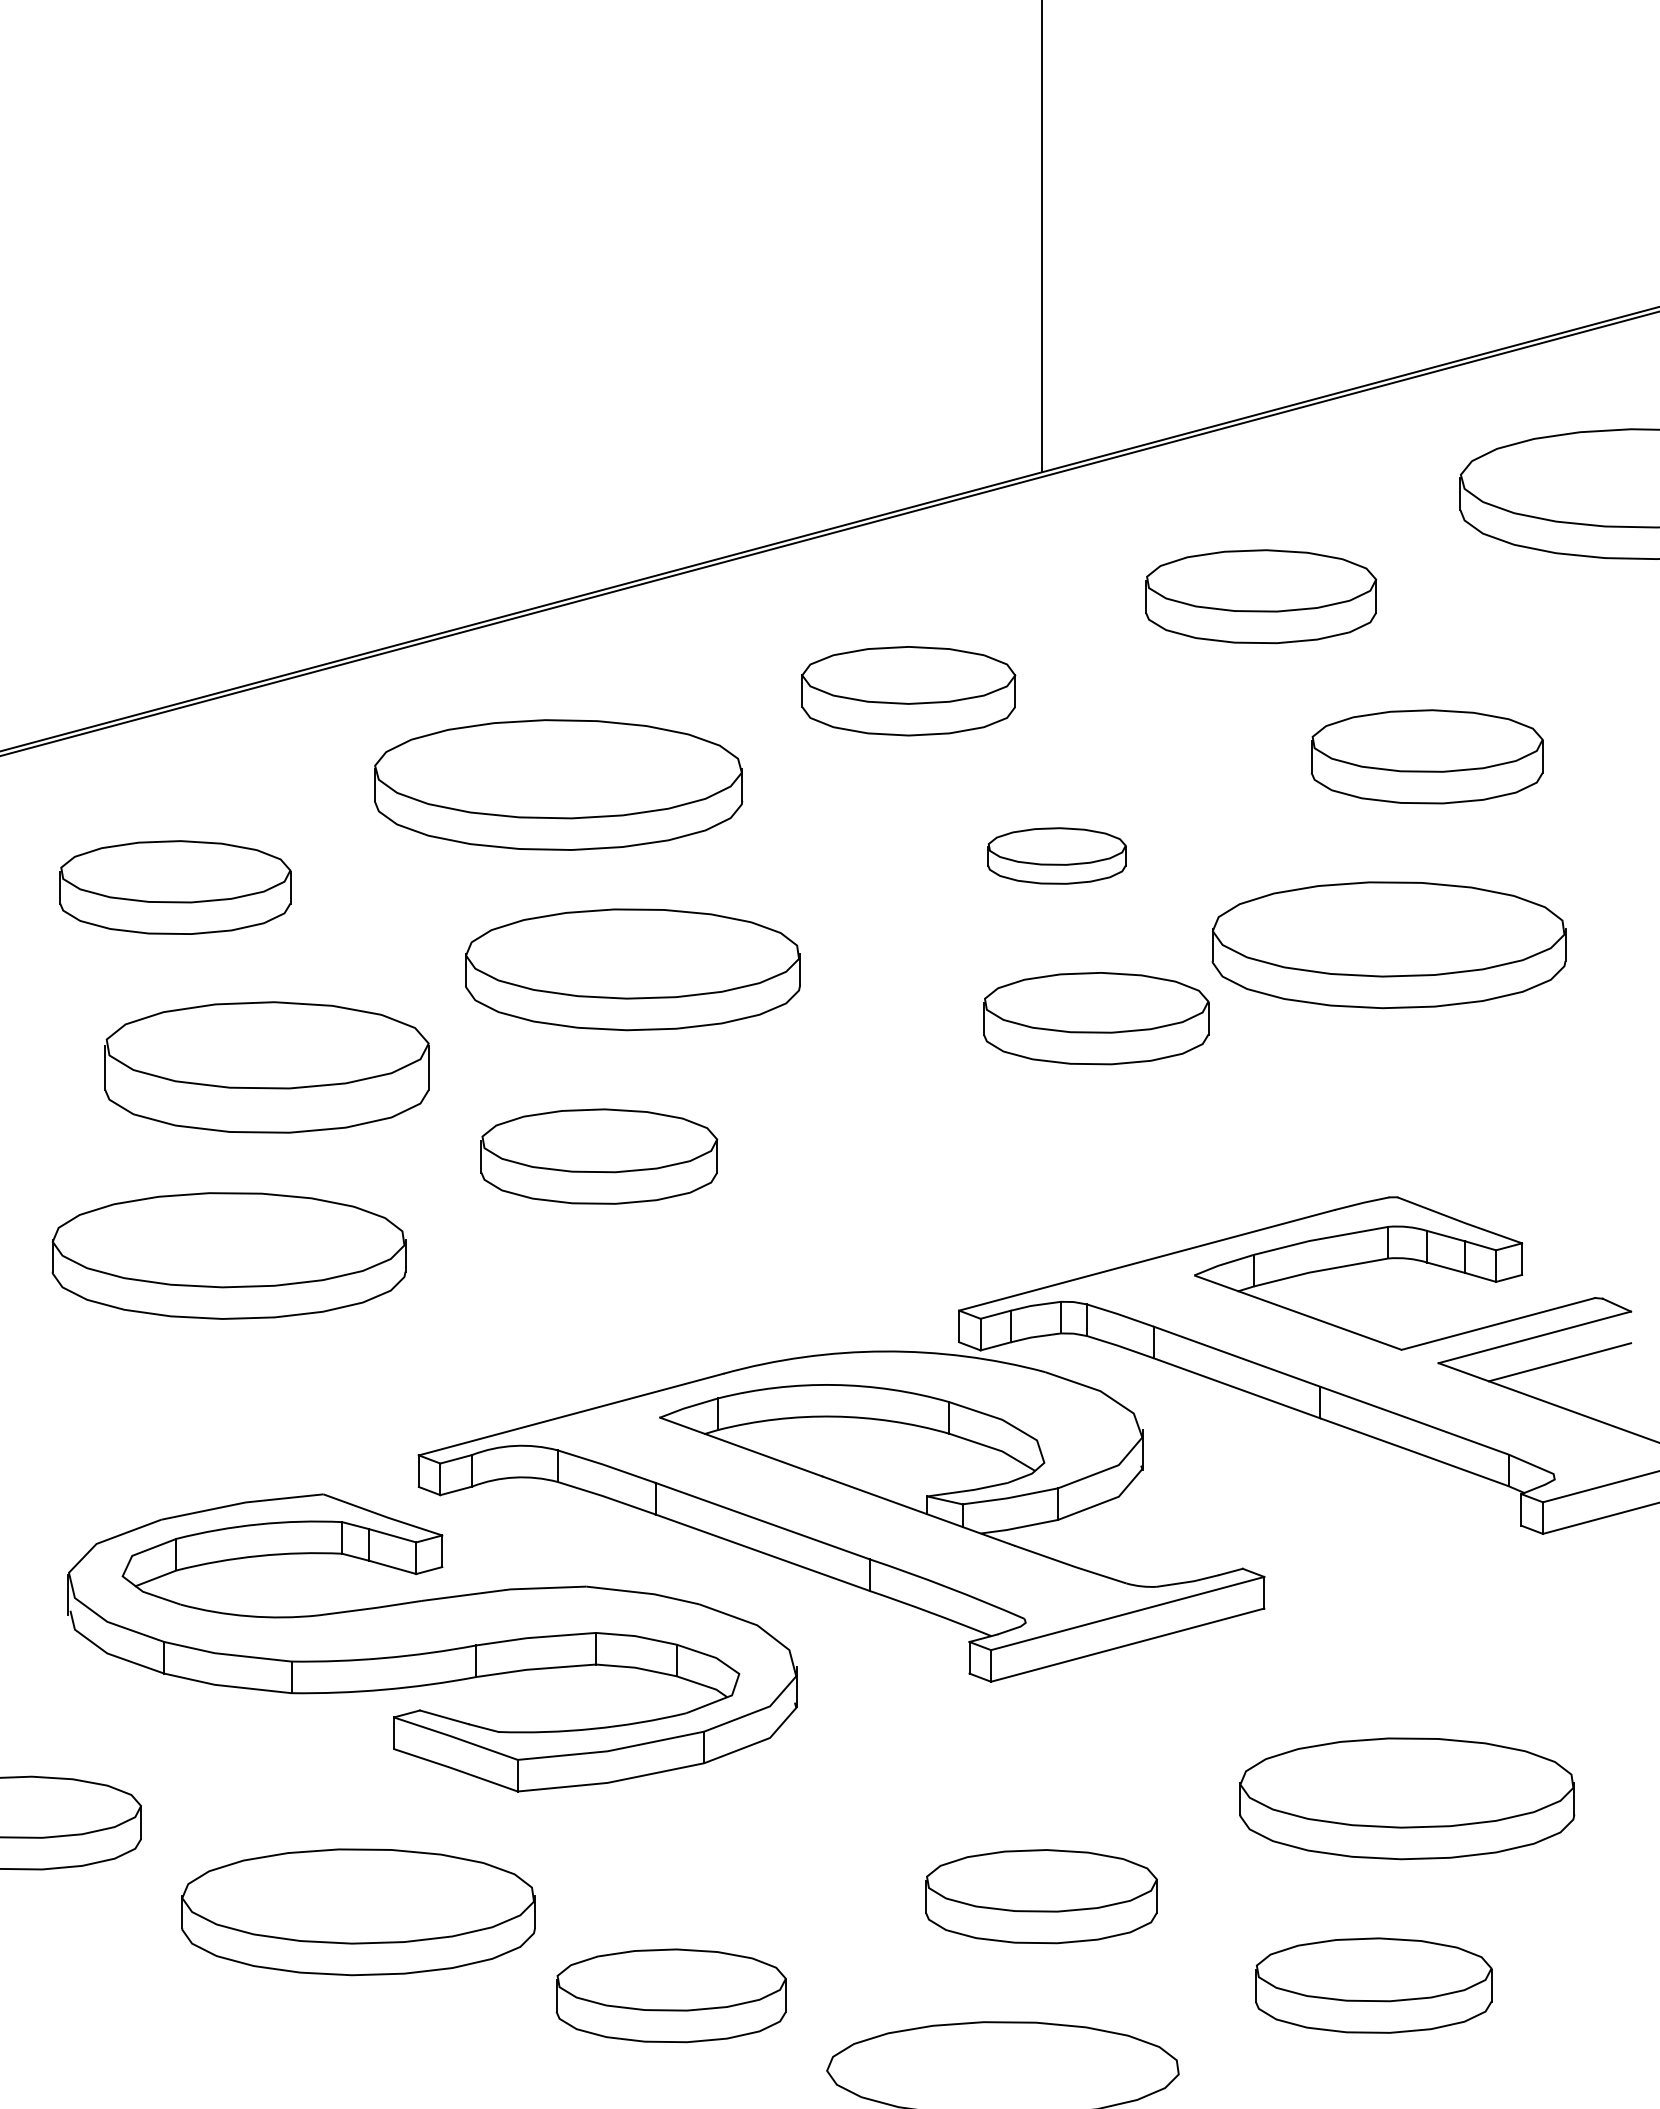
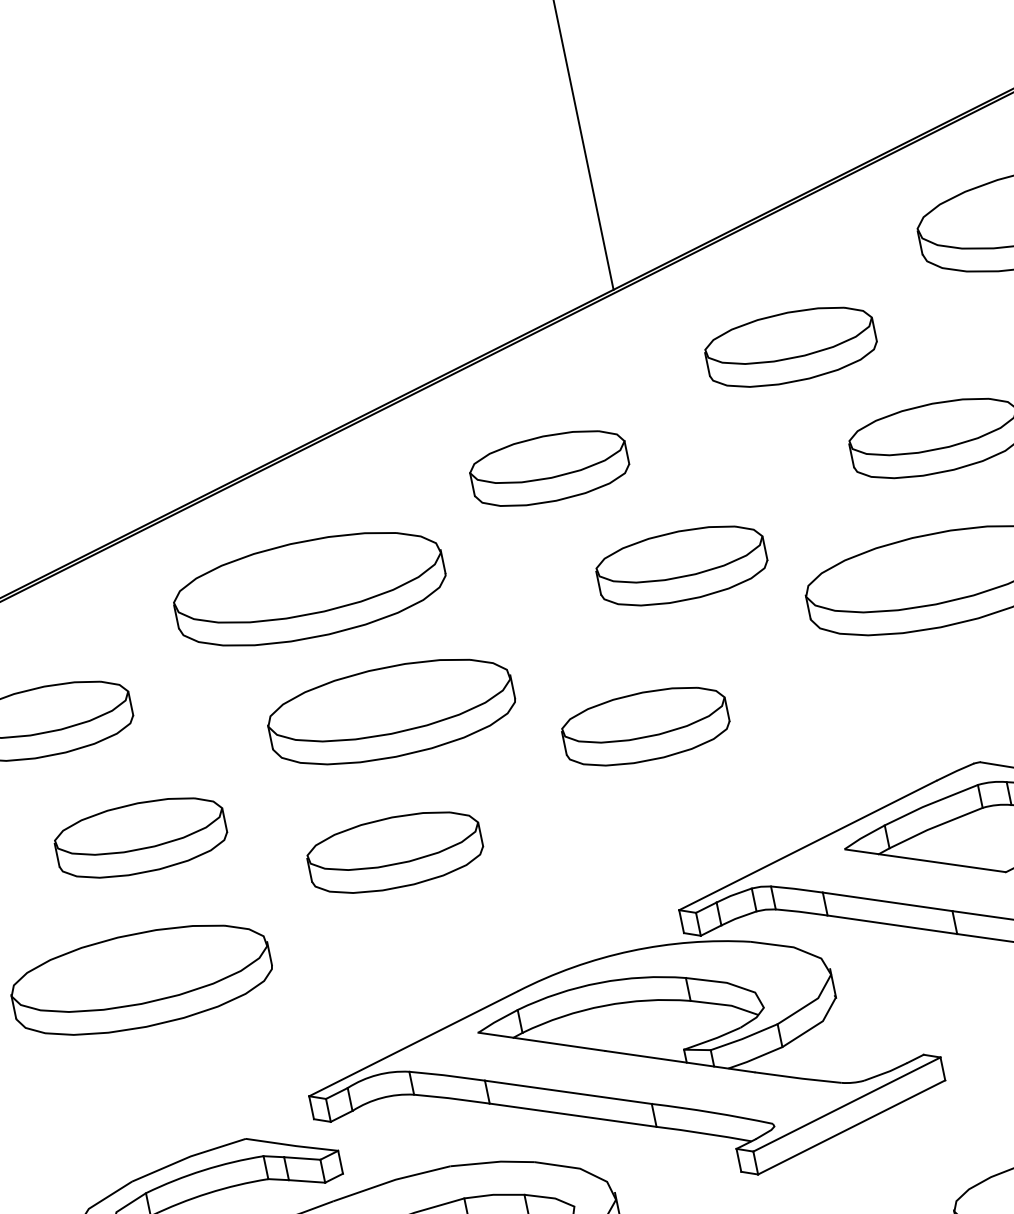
part: (1056, 855) -> (681, 565), size x1.67
part: (1096, 1018) -> (645, 726), moved
part: (267, 1067) -> (141, 837), size x0.71

